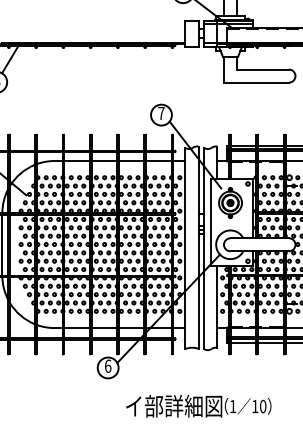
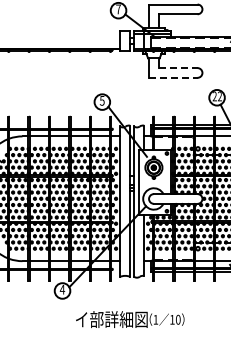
line: (263, 70) -> (178, 68), solid -> dashed
line: (256, 82) -> (173, 77), solid -> dashed
text: (160, 112) -> (101, 100), 7 -> 5
text: (108, 365) -> (62, 289), 6 -> 4

